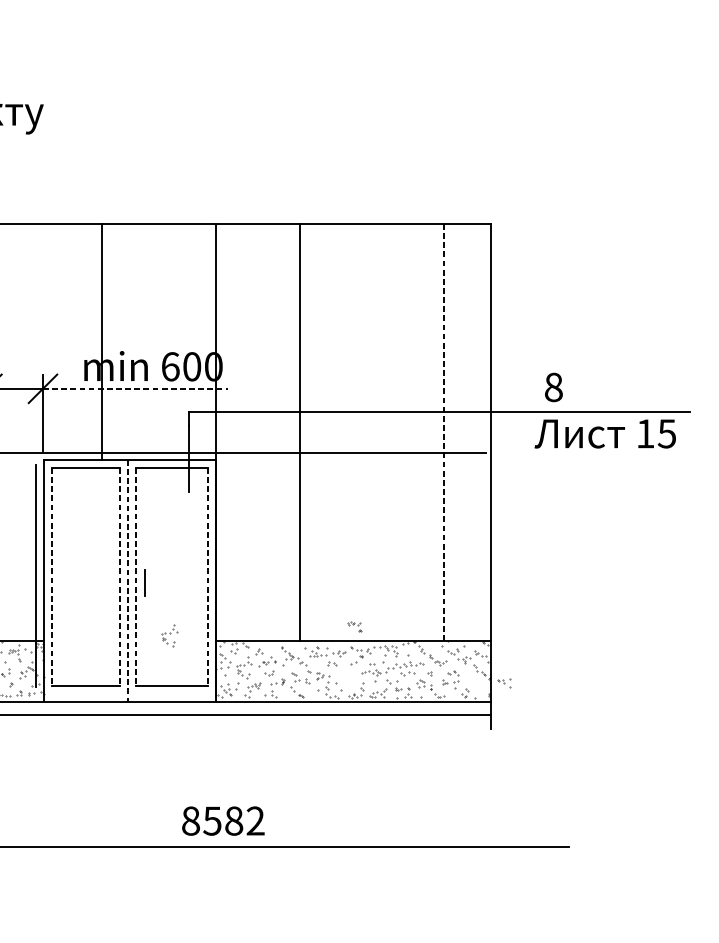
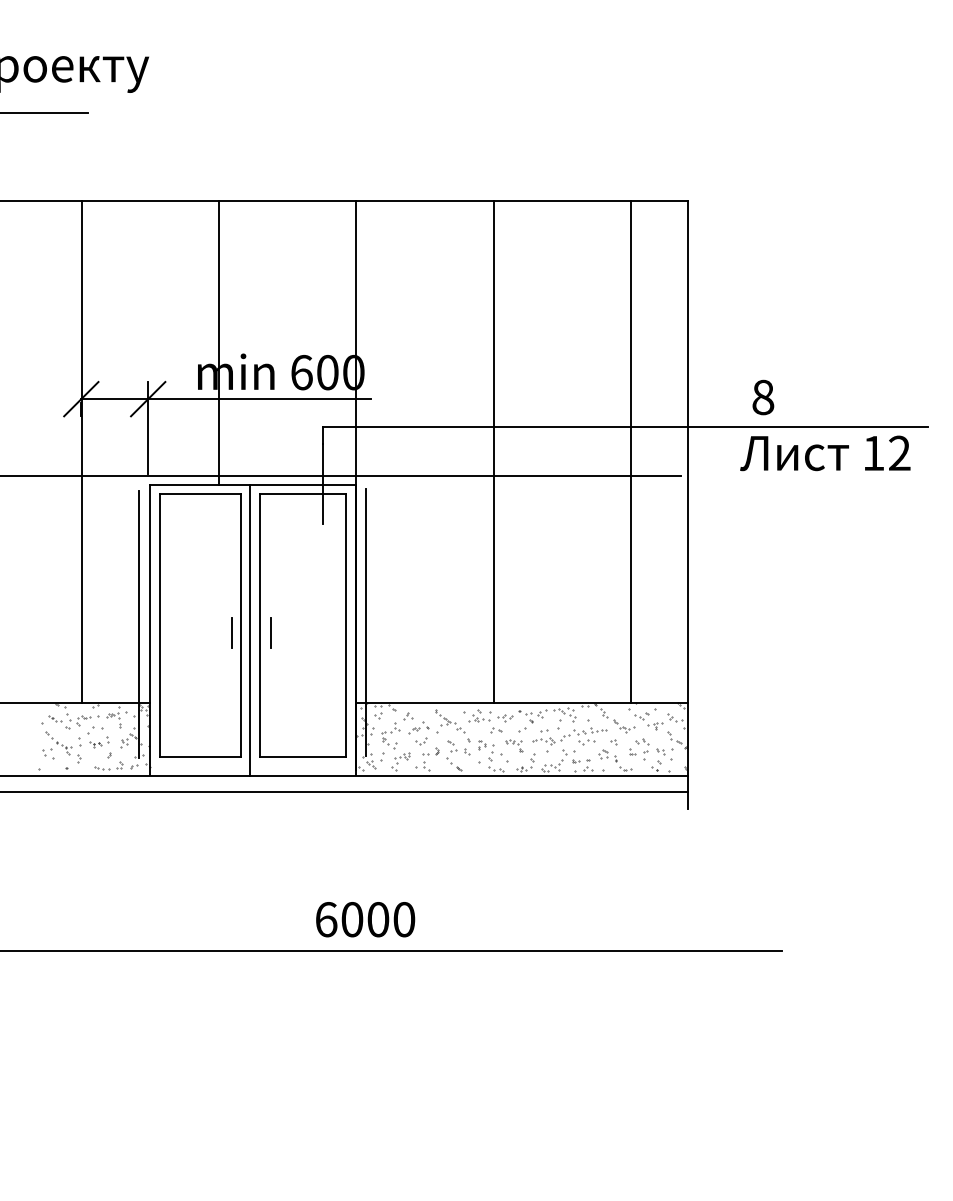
line: (135, 389) -> (259, 399), dashed -> solid
line: (299, 432) -> (493, 451), moved
line: (444, 433) -> (631, 452), dashed -> solid
text: (666, 433) -> (899, 453), 15 -> 12
line: (223, 574) -> (365, 622), added
line: (52, 577) -> (159, 626), dashed -> solid
line: (119, 577) -> (240, 626), dashed -> solid
line: (135, 577) -> (259, 626), dashed -> solid
line: (207, 577) -> (346, 626), dashed -> solid
line: (127, 580) -> (250, 630), dashed -> solid
line: (112, 582) -> (231, 632), added
part: (354, 626) -> (514, 745), moved
part: (169, 635) -> (300, 696), removed
part: (504, 683) -> (664, 754), moved
text: (223, 820) -> (365, 919), 8582 -> 6000

